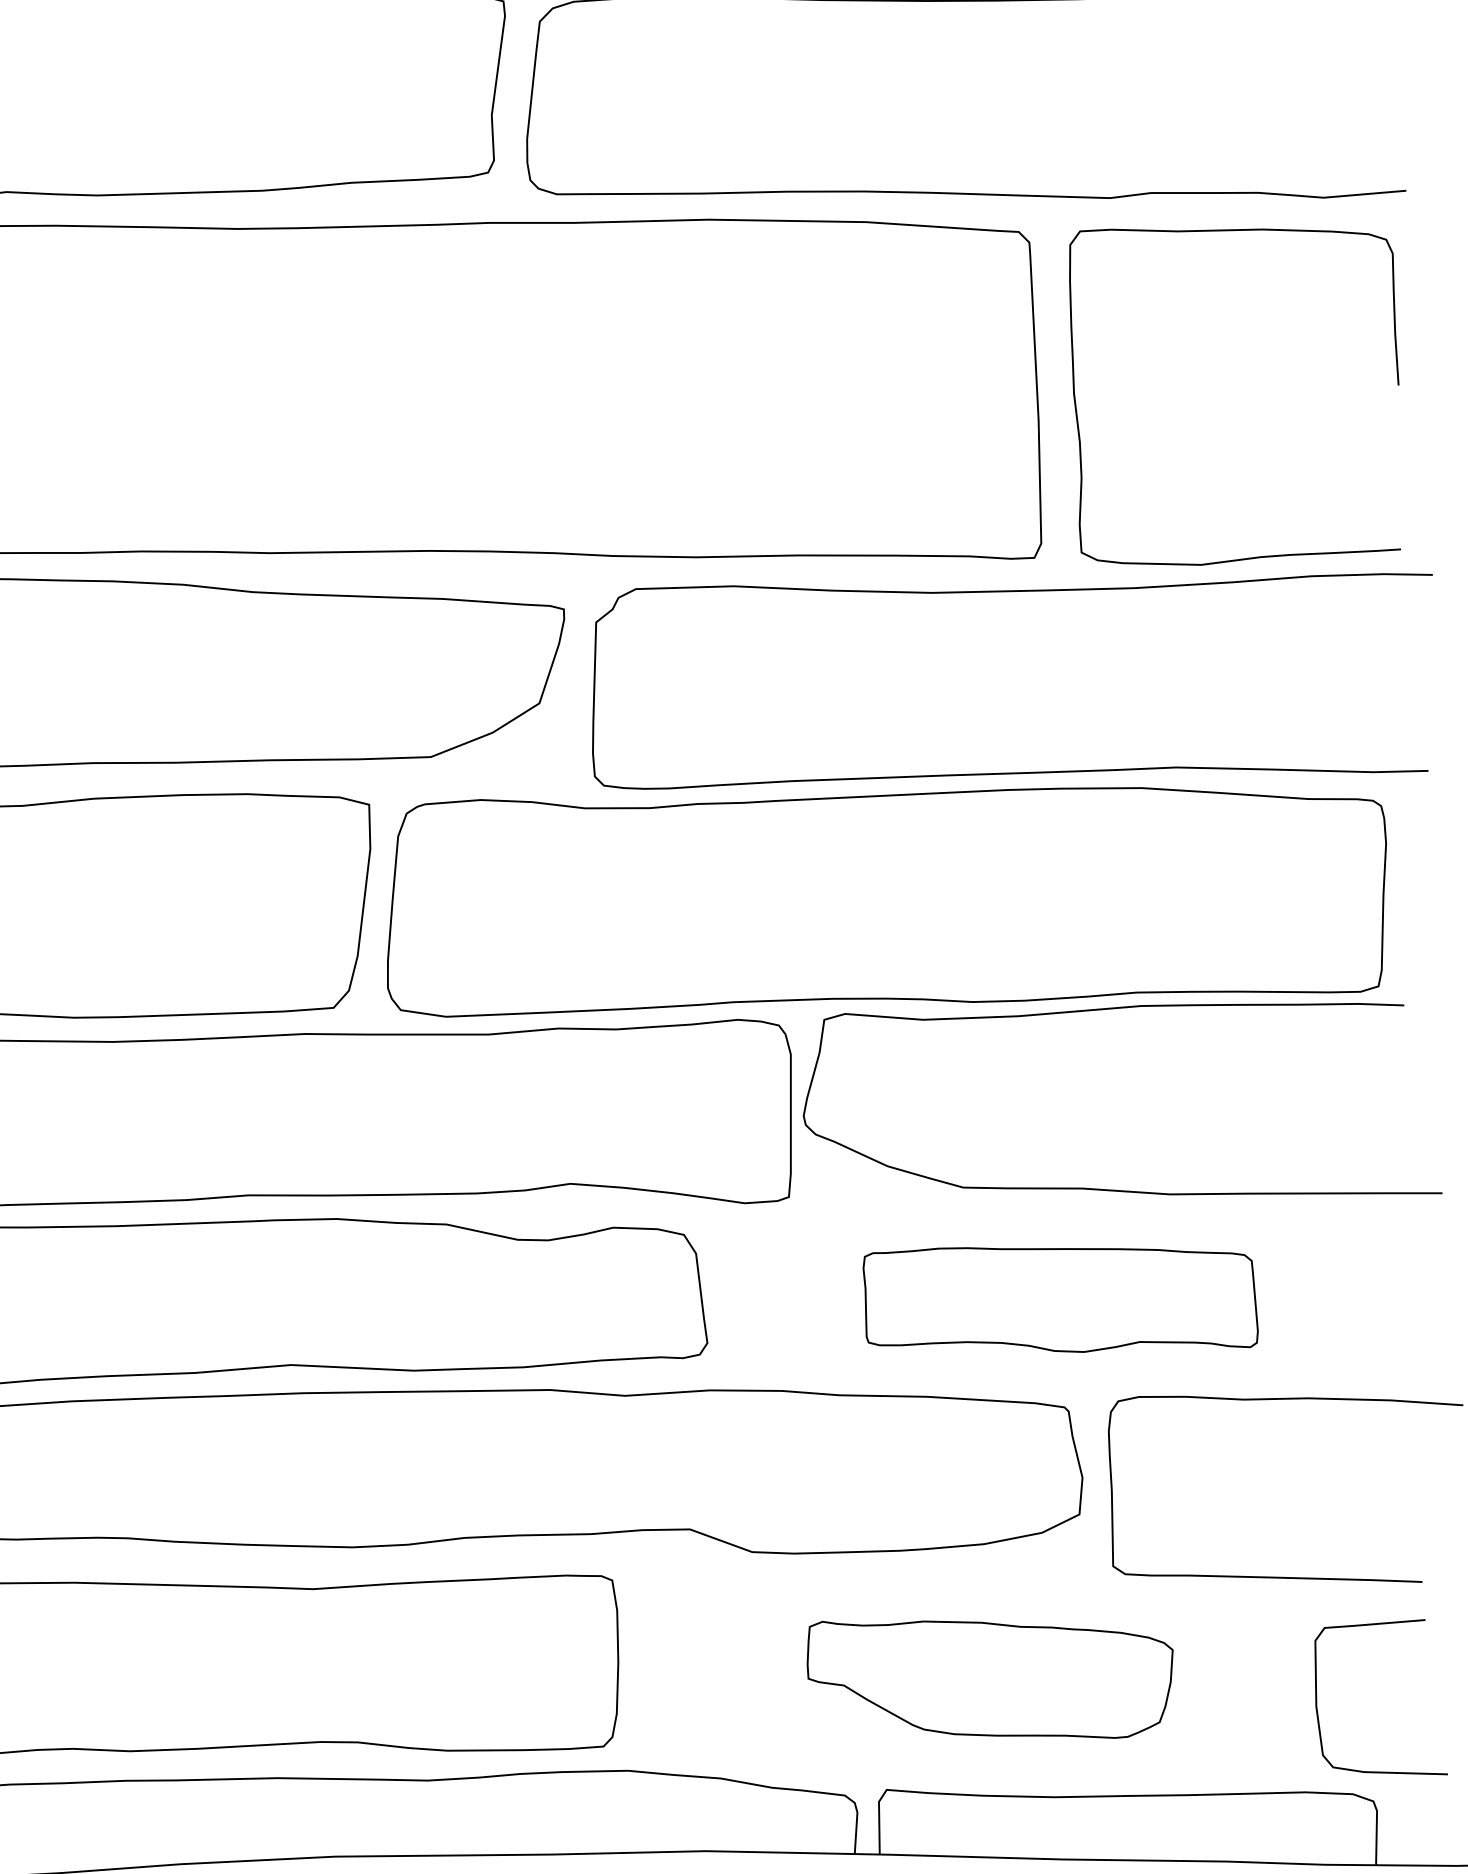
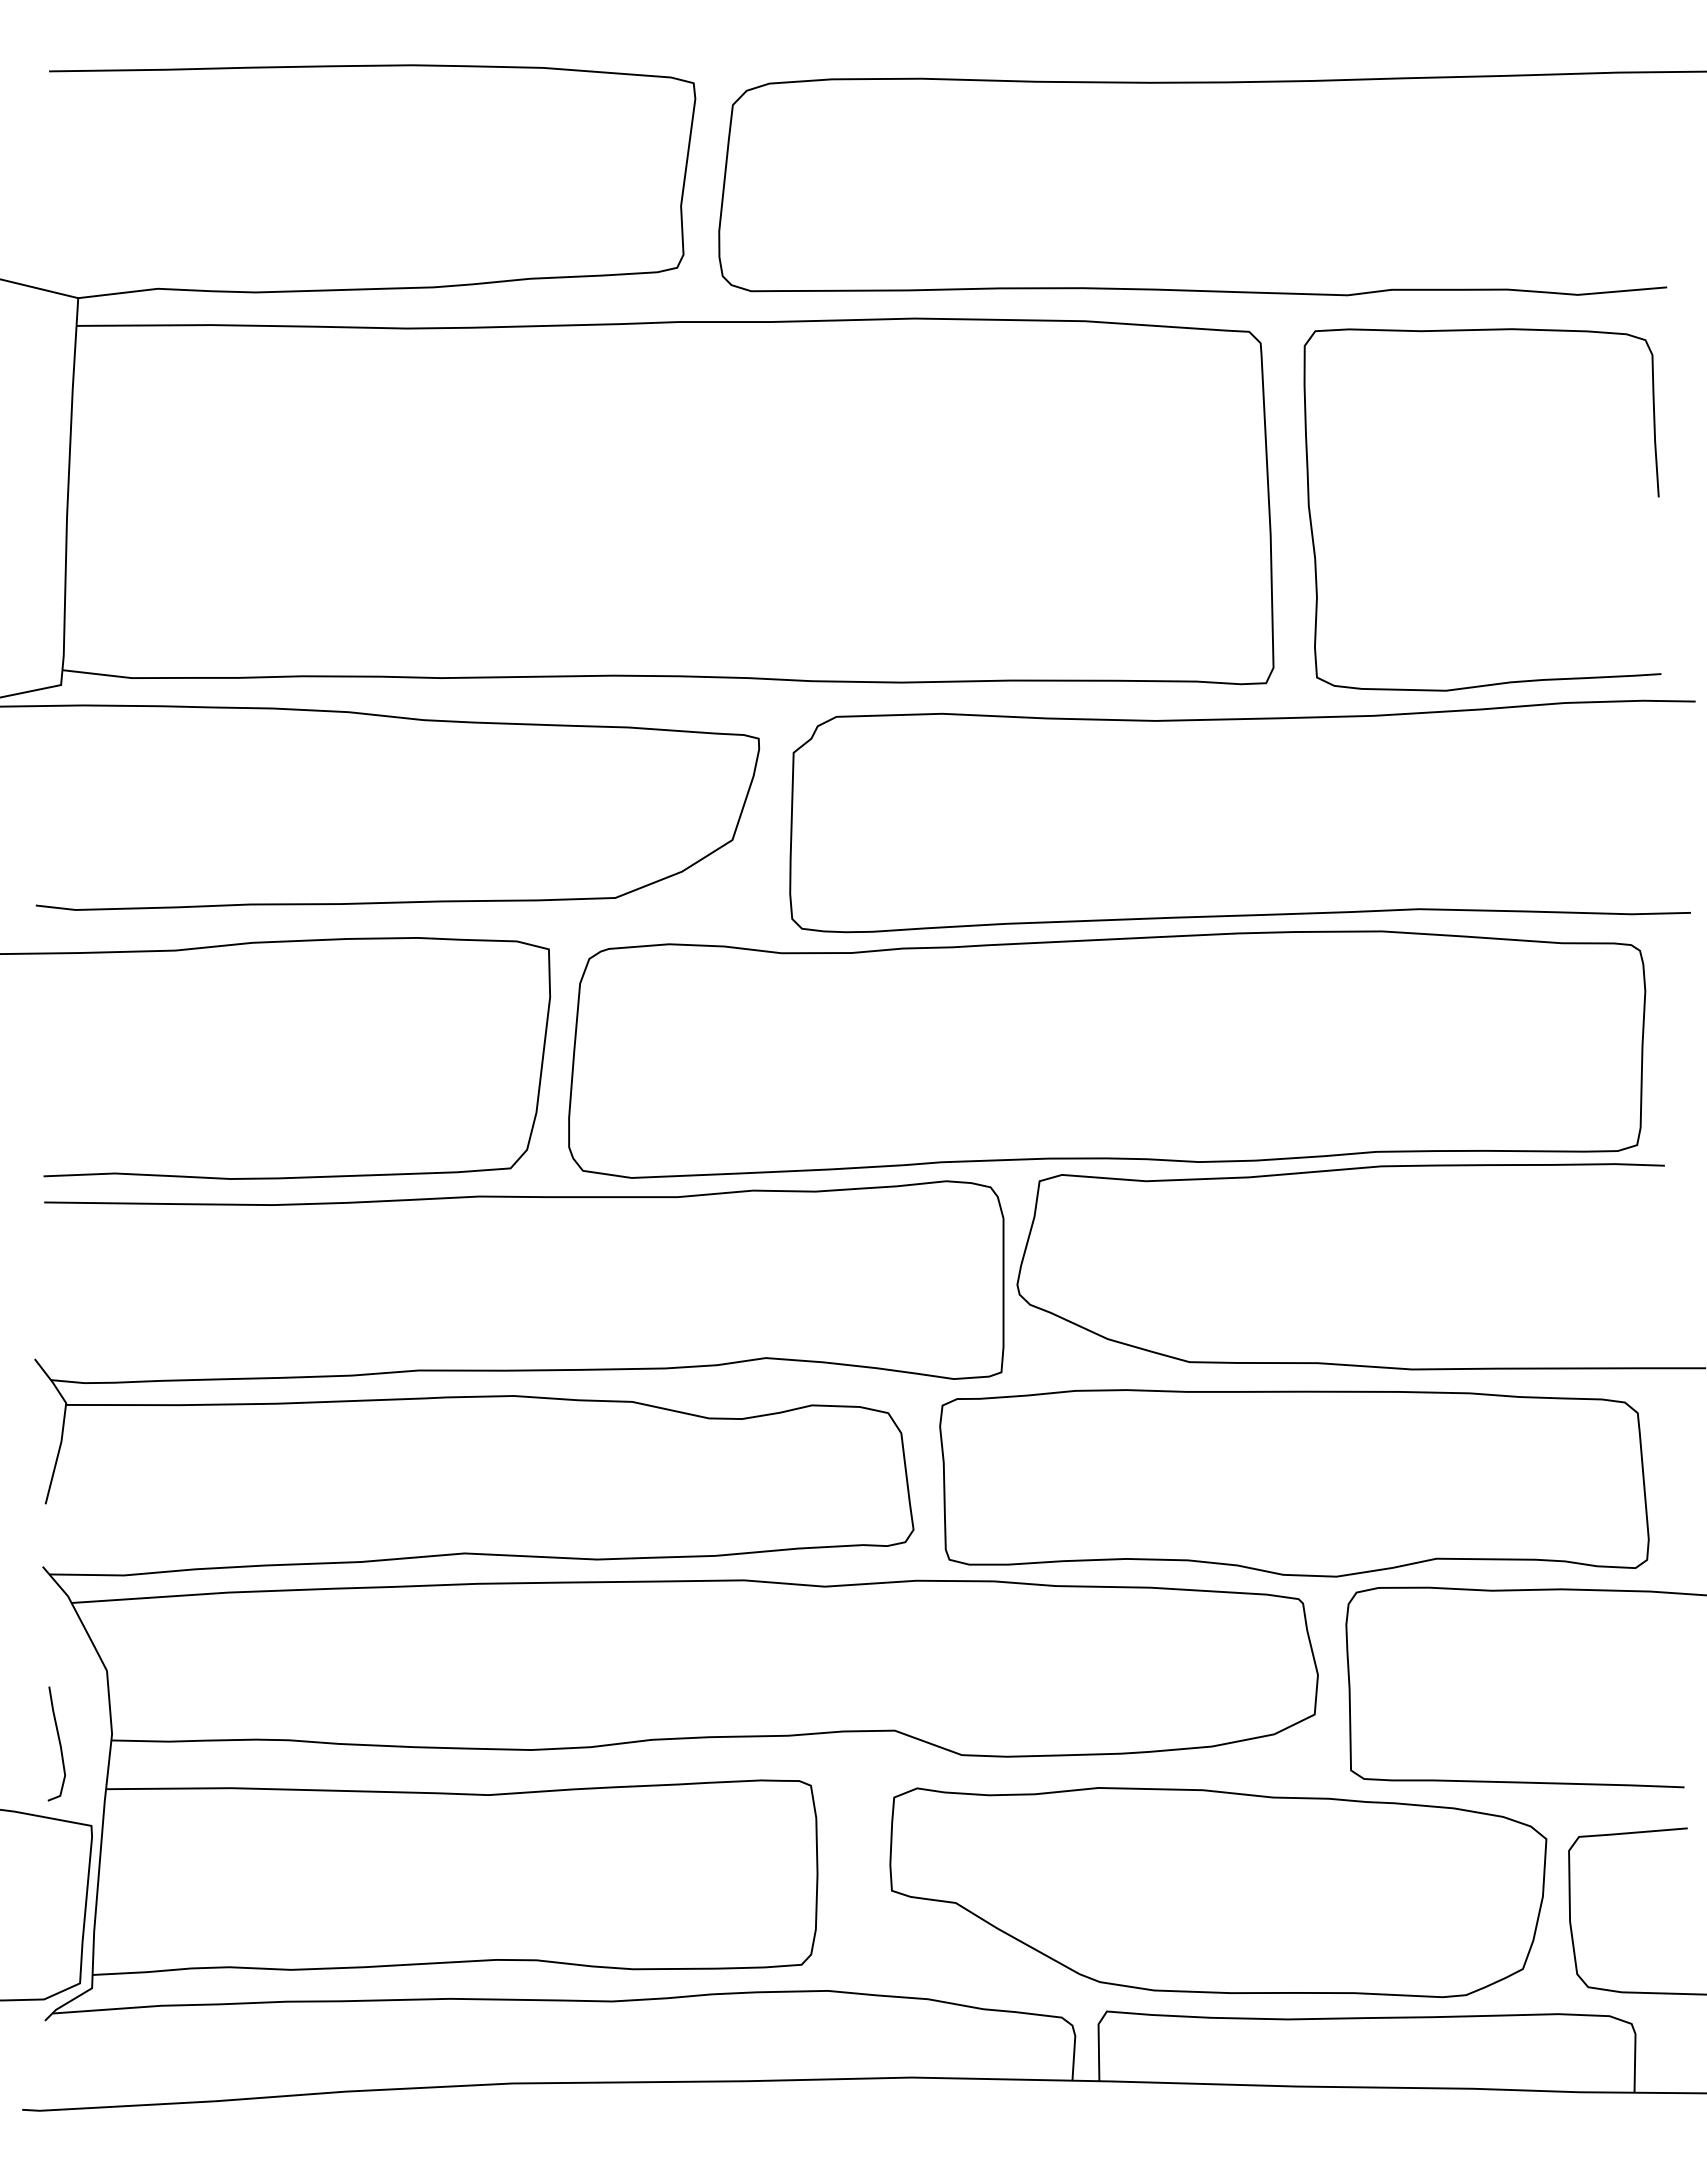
part: (1060, 1300) -> (1294, 1483), size x1.67
part: (990, 1679) -> (1218, 1892), size x1.67

